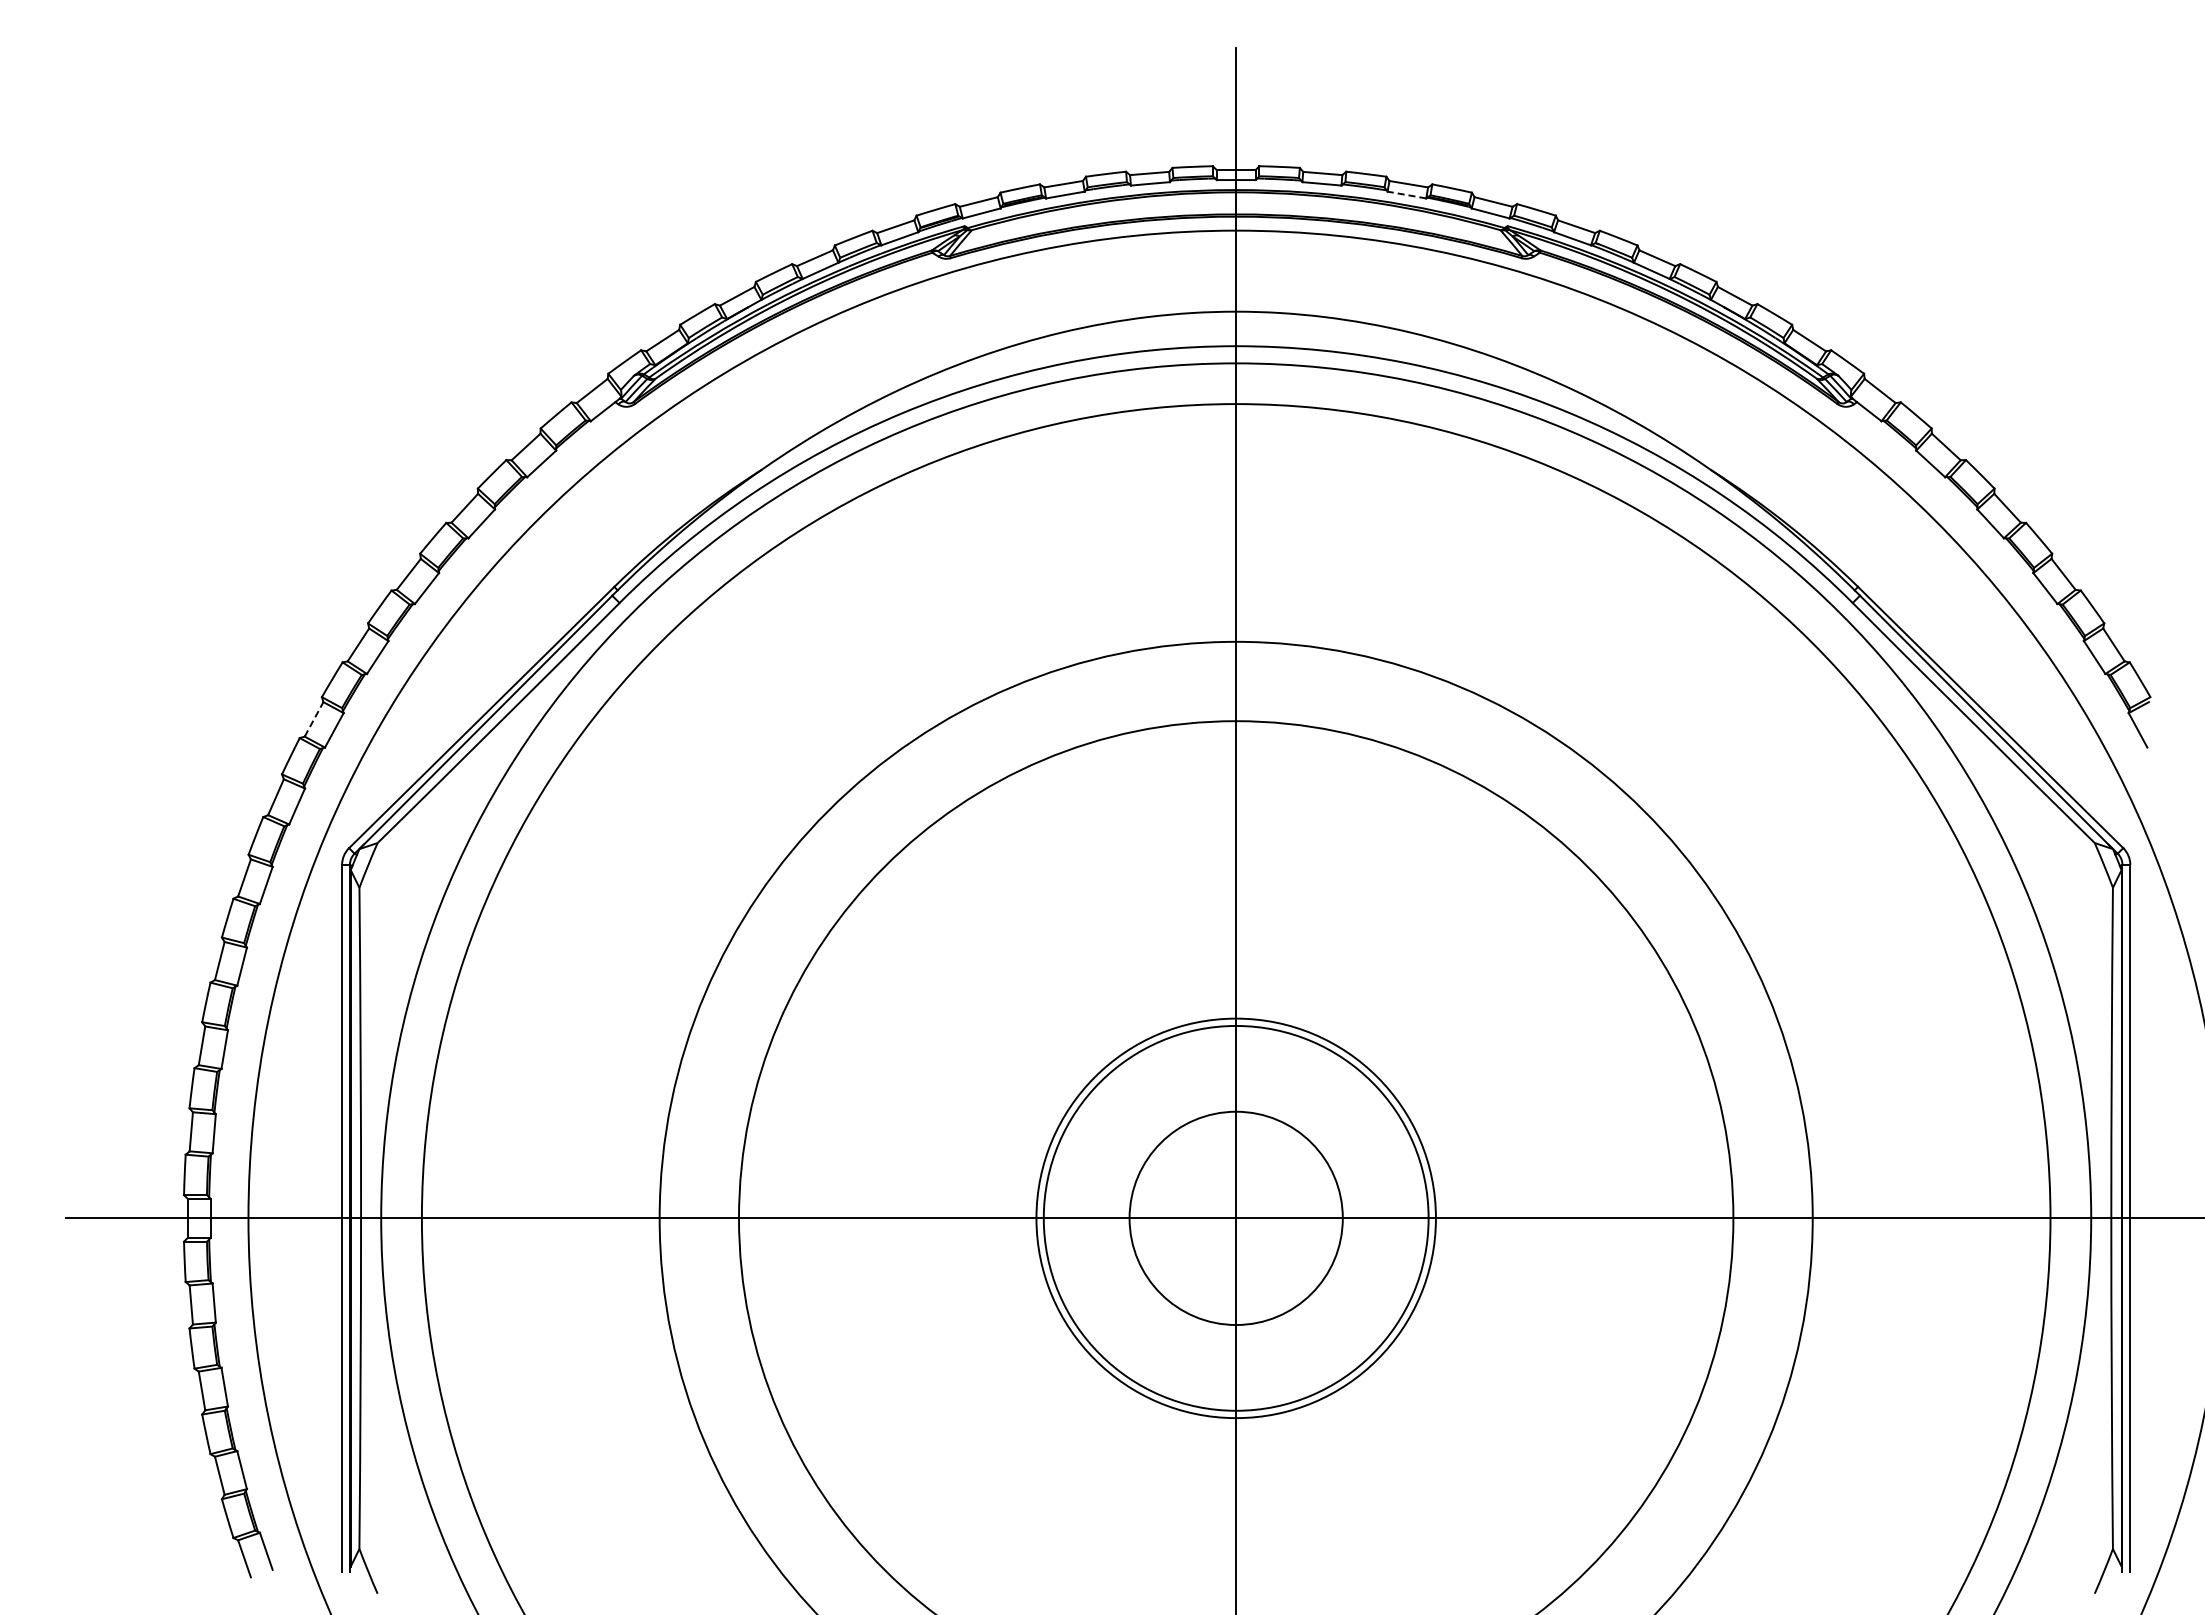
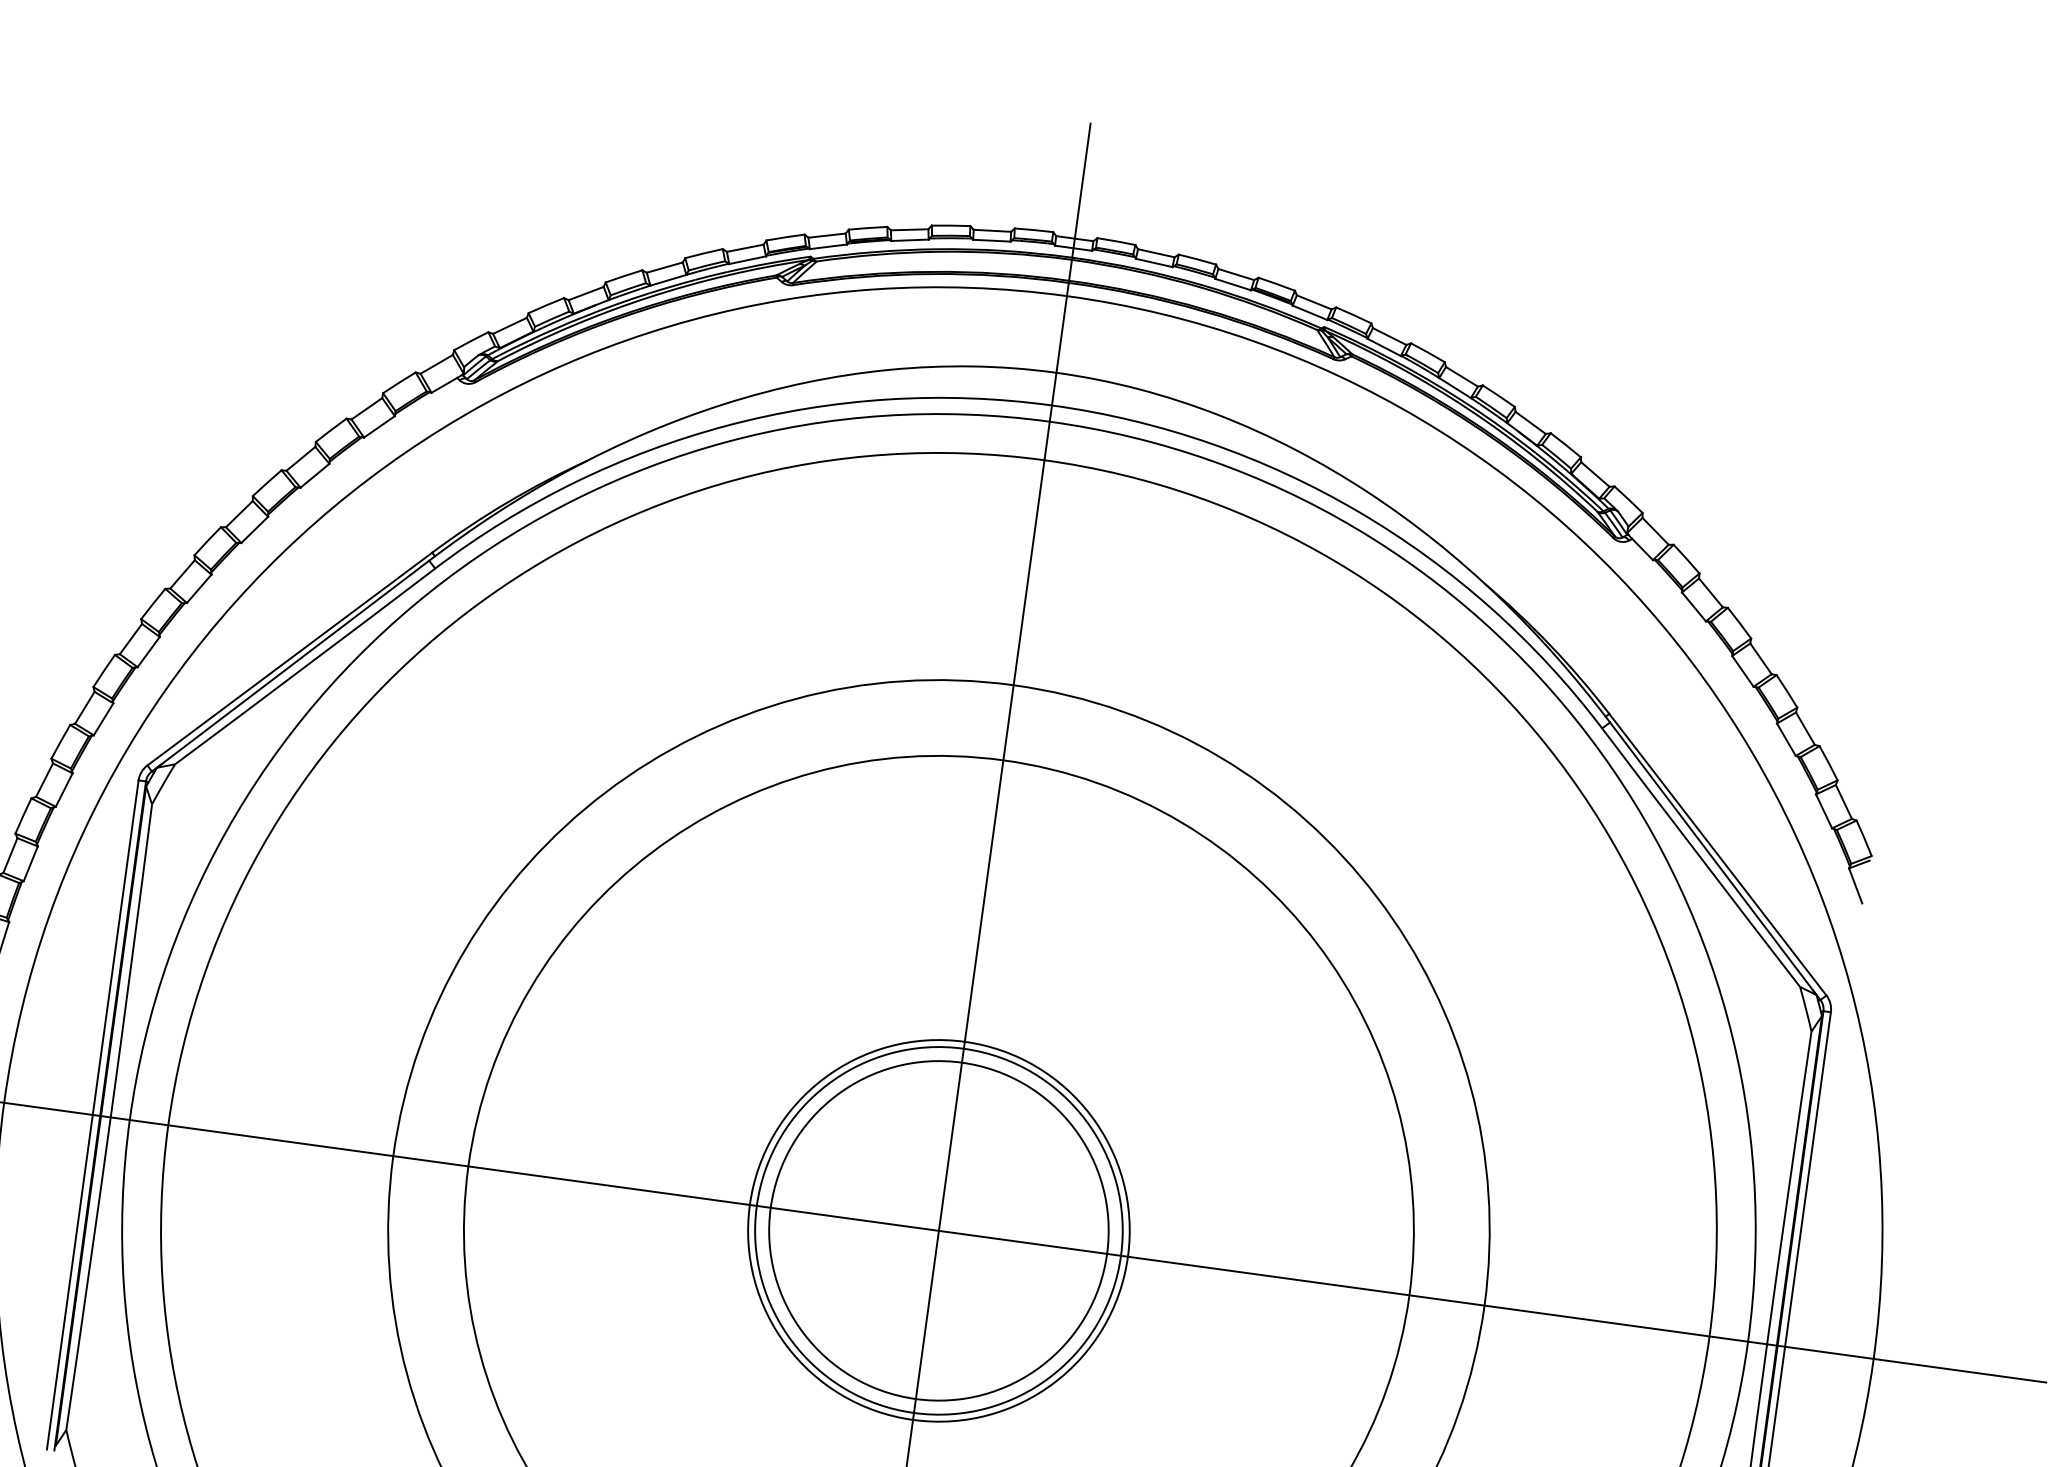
line: (1406, 195) -> (1232, 284), dashed -> solid
line: (314, 719) -> (131, 639), dashed -> solid
circle: (1235, 1218) -> (938, 1230), size x1.67

